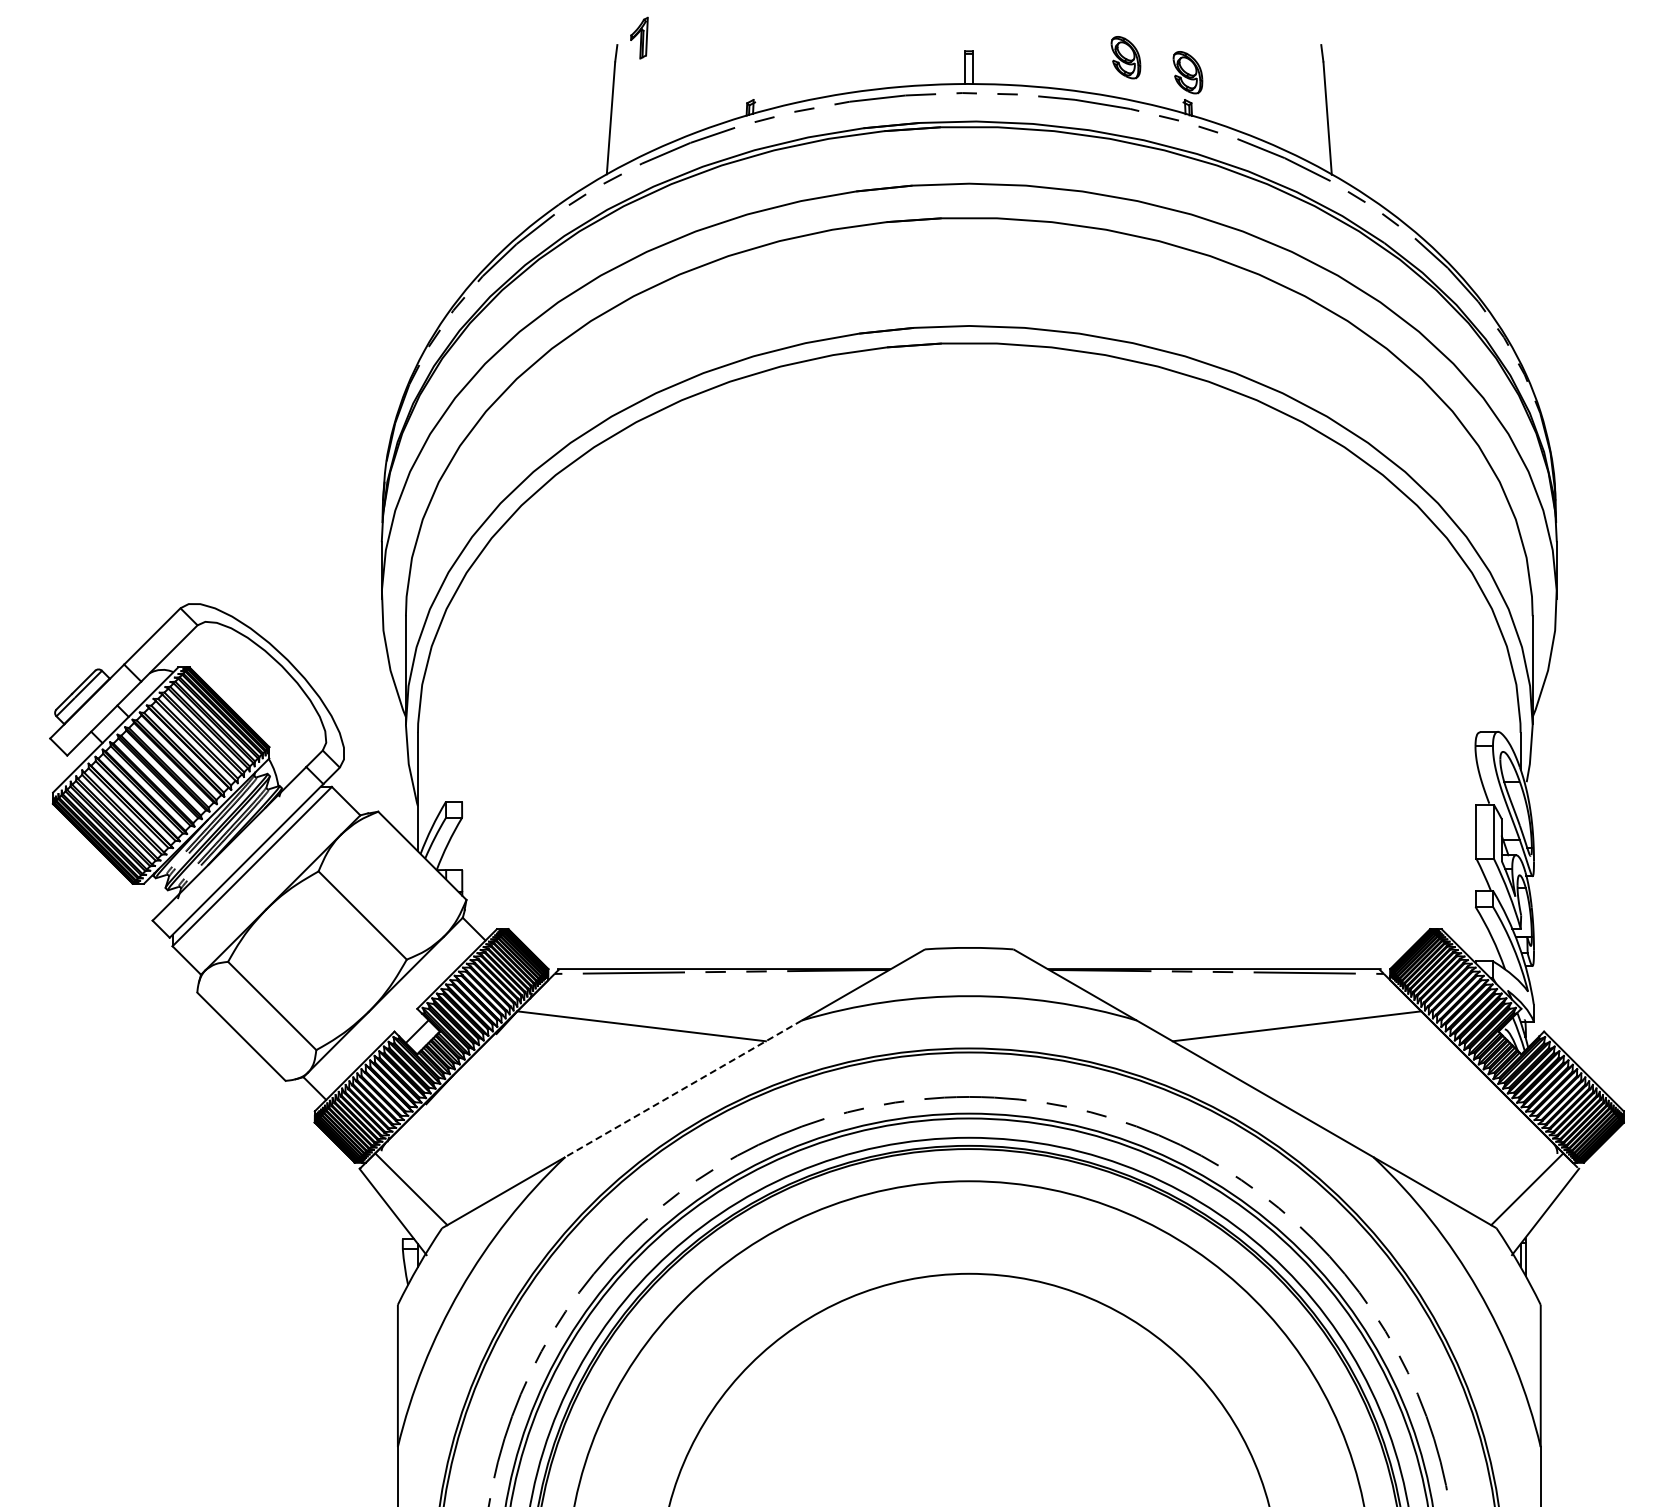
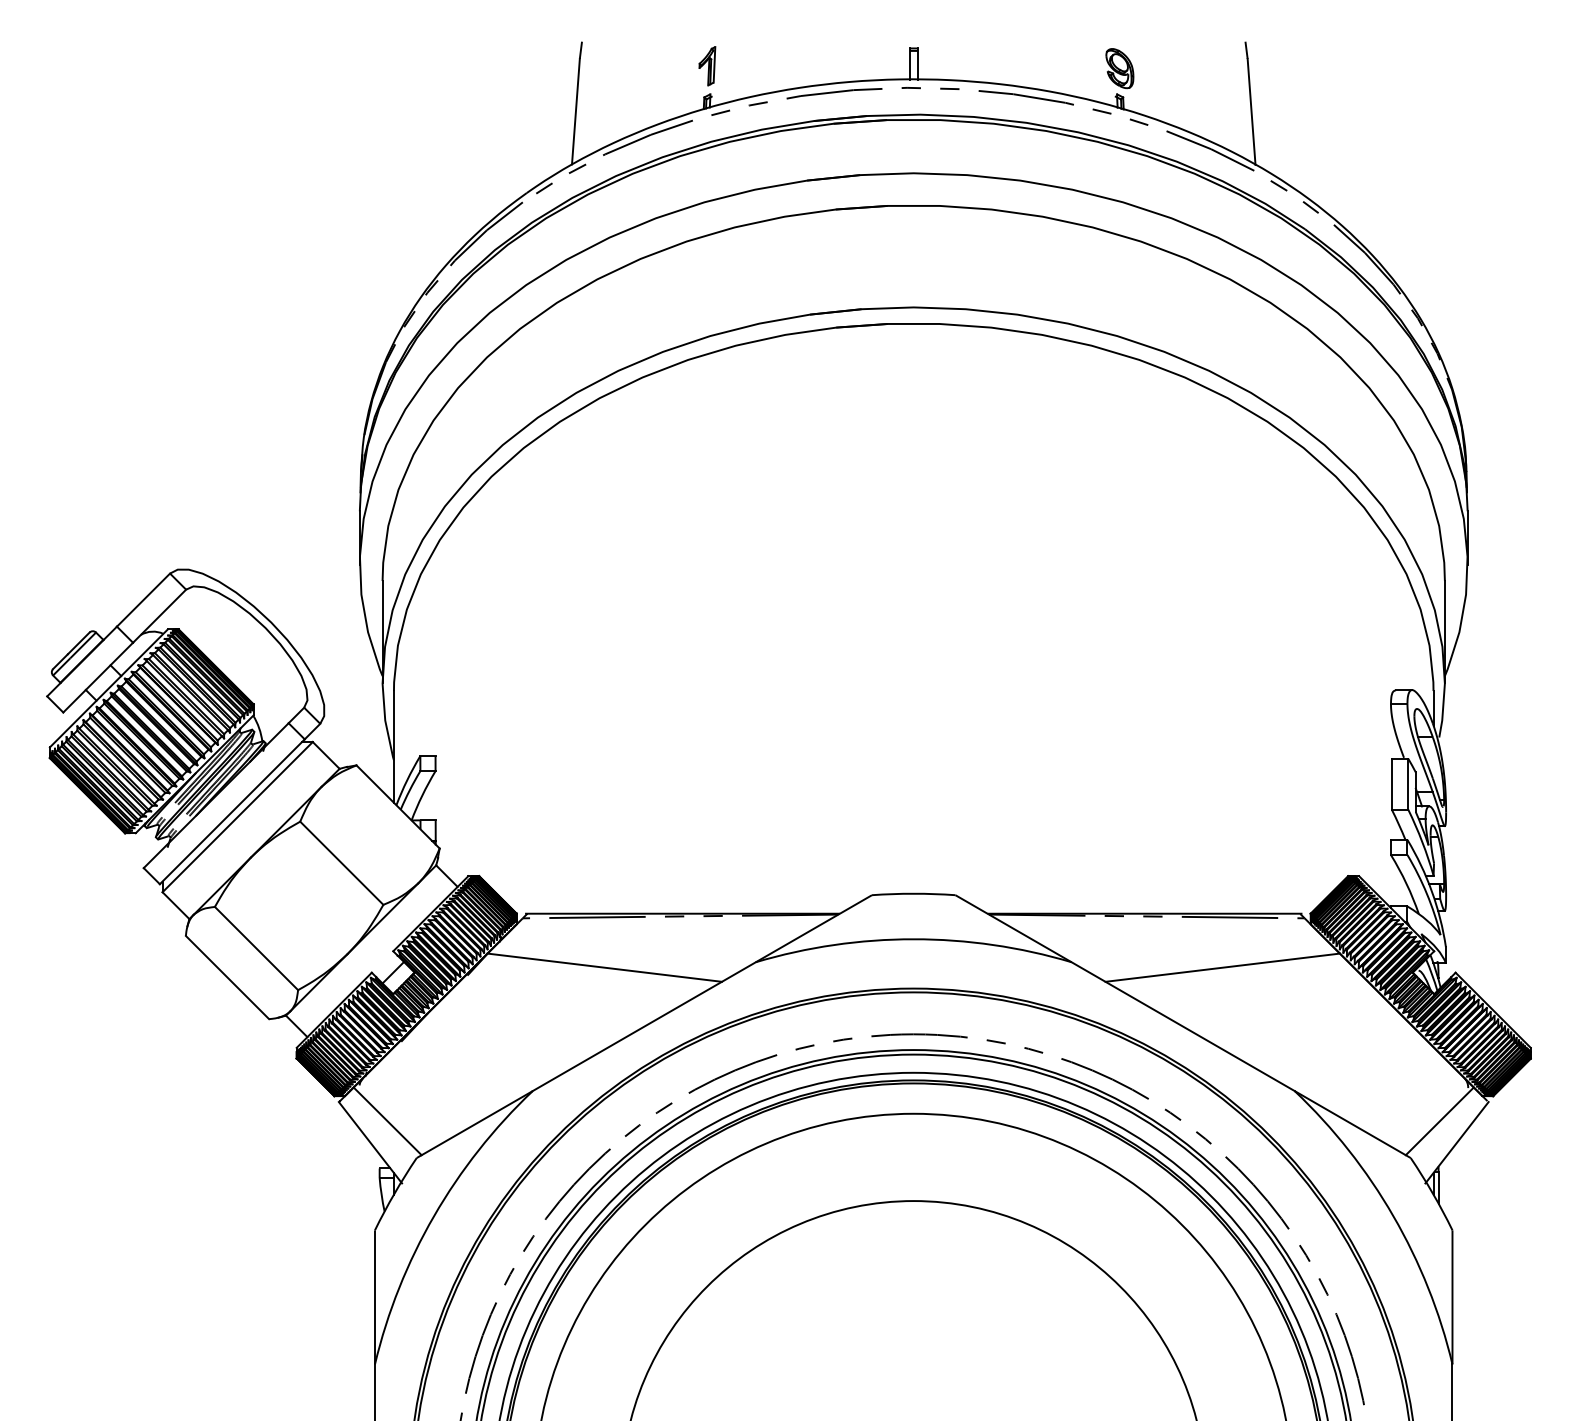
part: (639, 37) -> (707, 65), moved
part: (1125, 57) -> (1060, 54), removed
line: (683, 1088) -> (644, 1026), dashed -> solid

